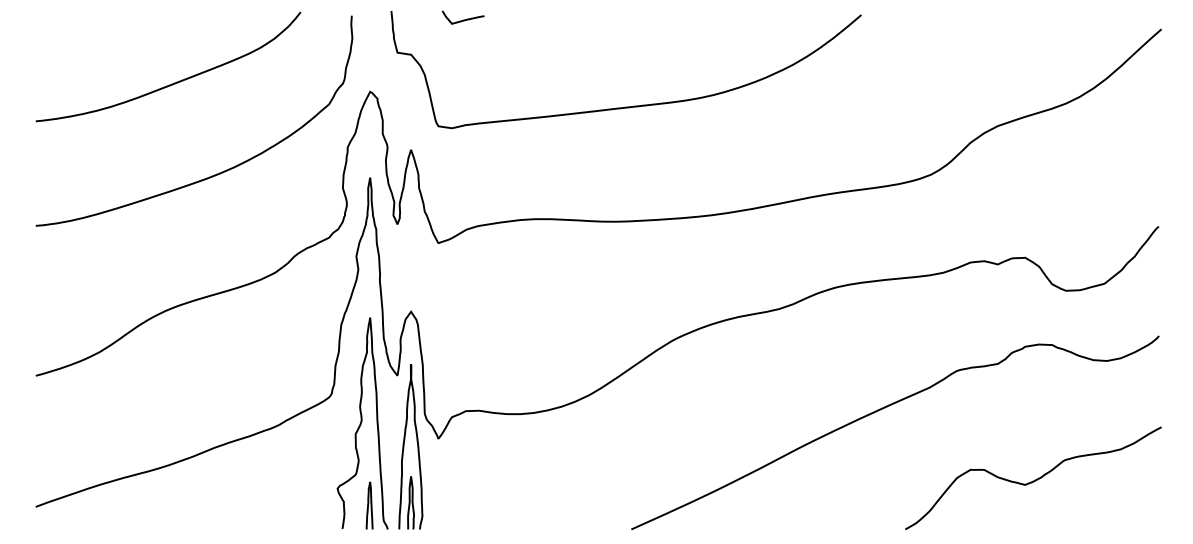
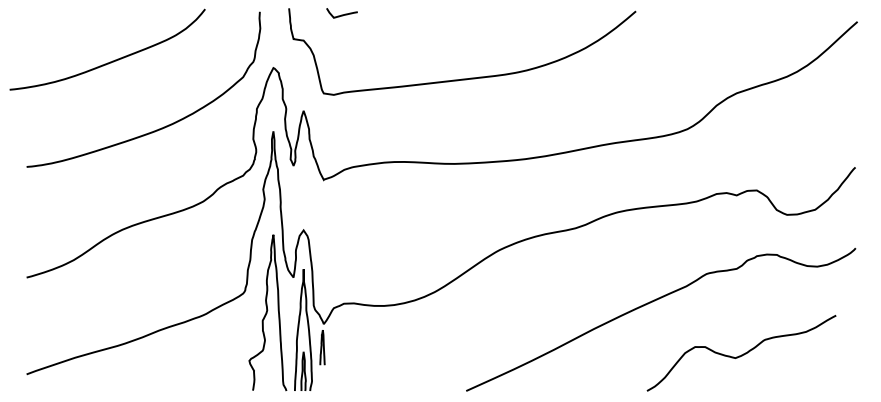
curve: (176, 81) -> (113, 60), moved
curve: (1035, 479) -> (743, 354), moved
curve: (369, 504) -> (322, 346), moved

